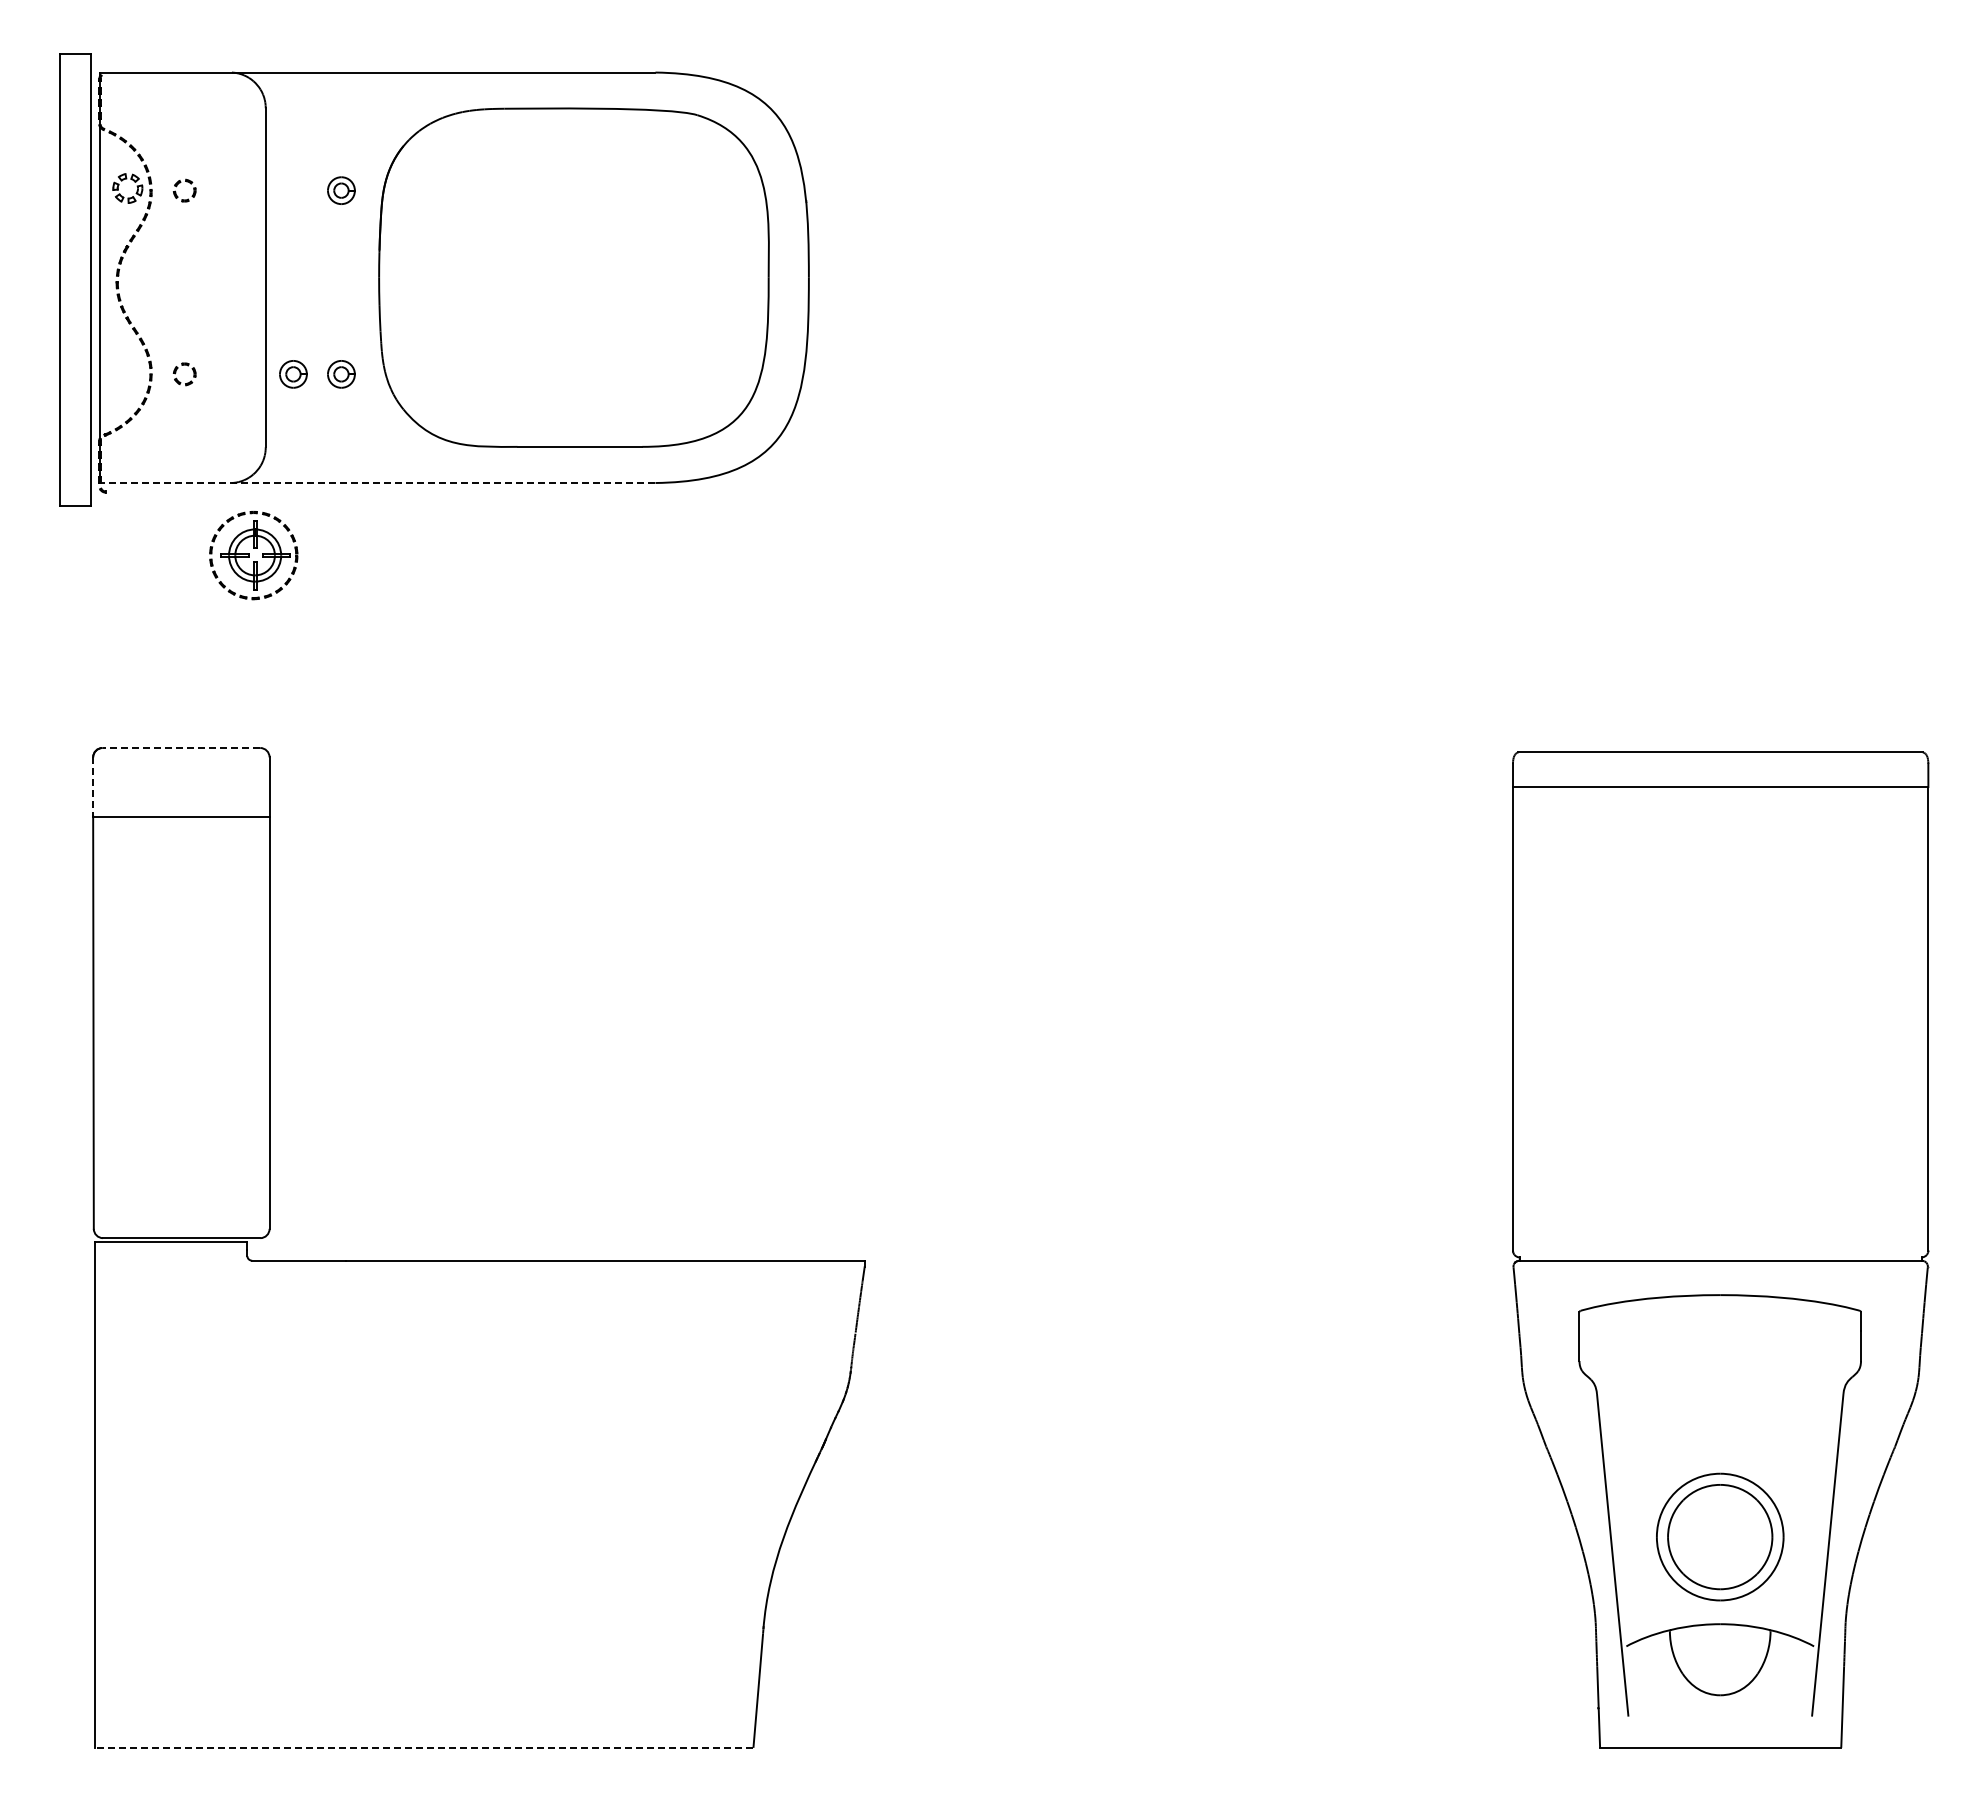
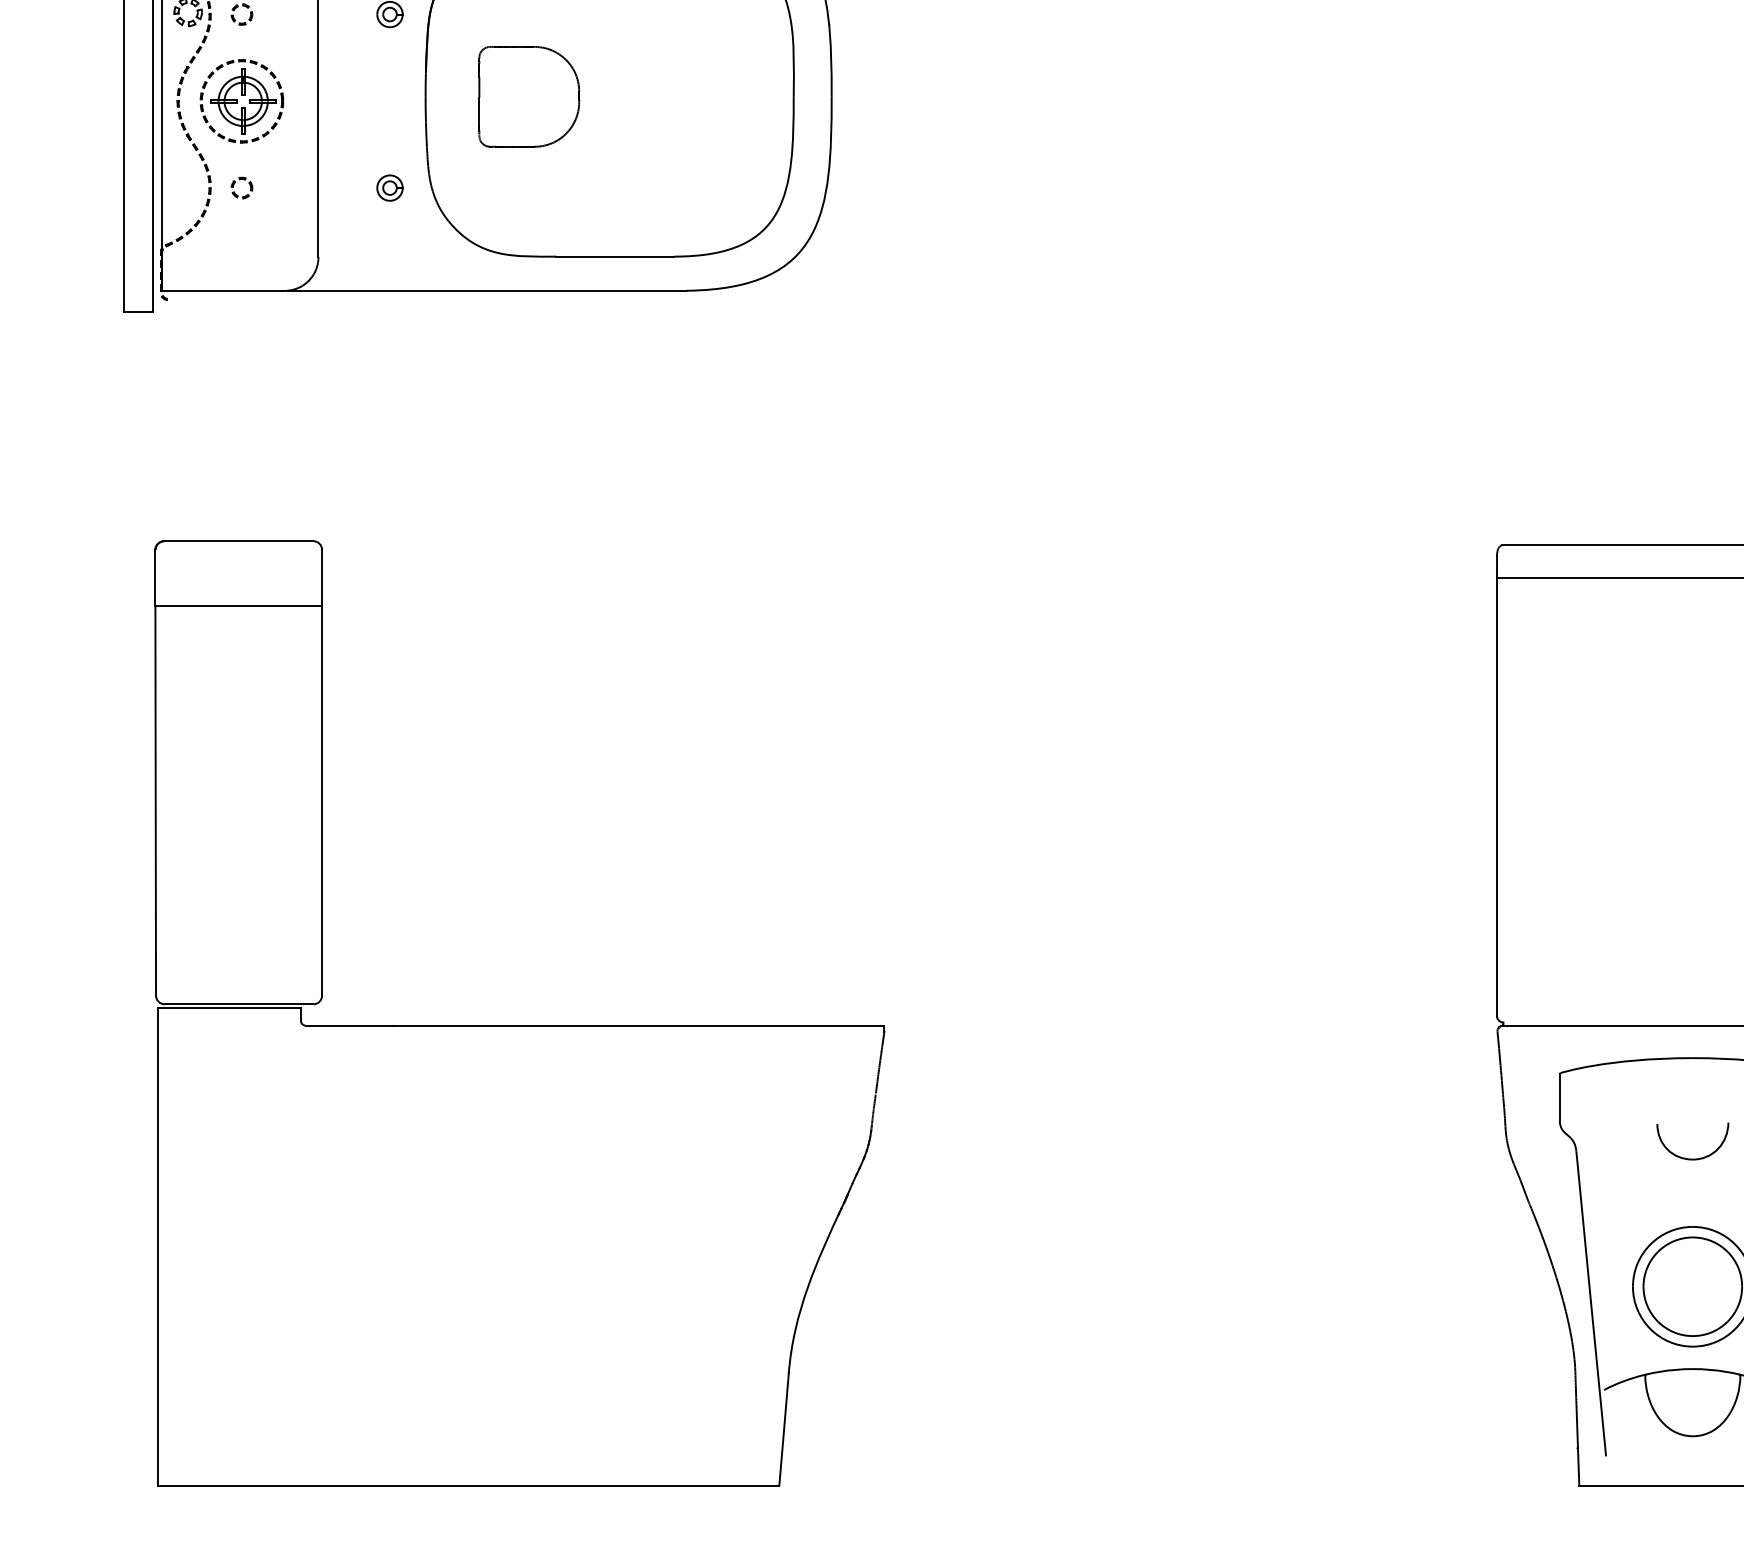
part: (488, 277) -> (528, 96), added
part: (293, 374) -> (344, 188), removed
line: (377, 483) -> (424, 291), dashed -> solid
part: (253, 555) -> (241, 101), moved
line: (181, 748) -> (238, 541), dashed -> solid
line: (93, 786) -> (155, 577), dashed -> solid
part: (1719, 1401) -> (1692, 1158), added
line: (423, 1747) -> (467, 1485), dashed -> solid

